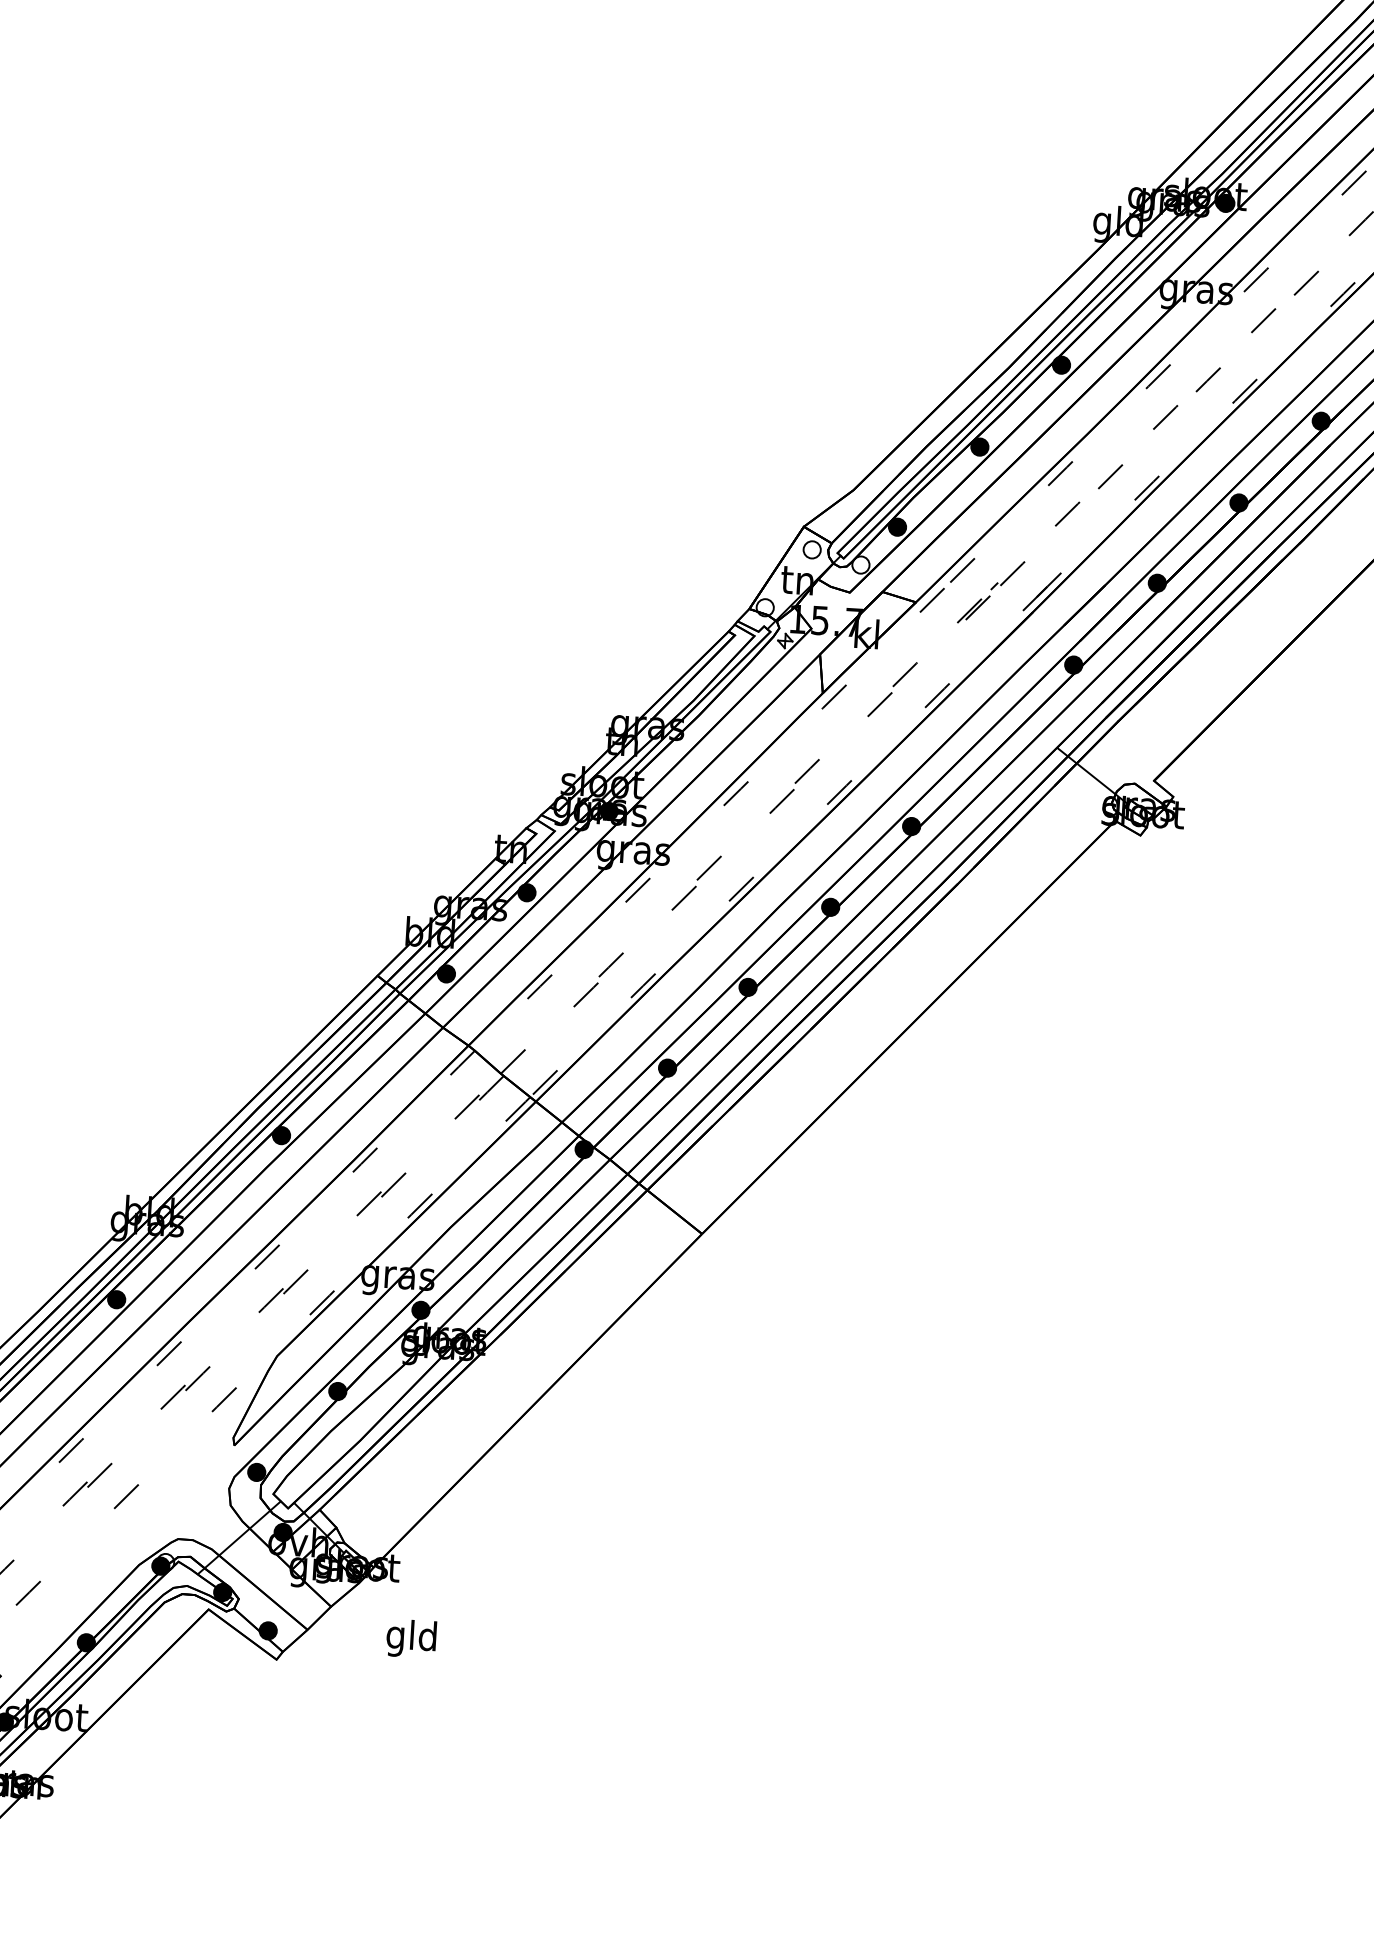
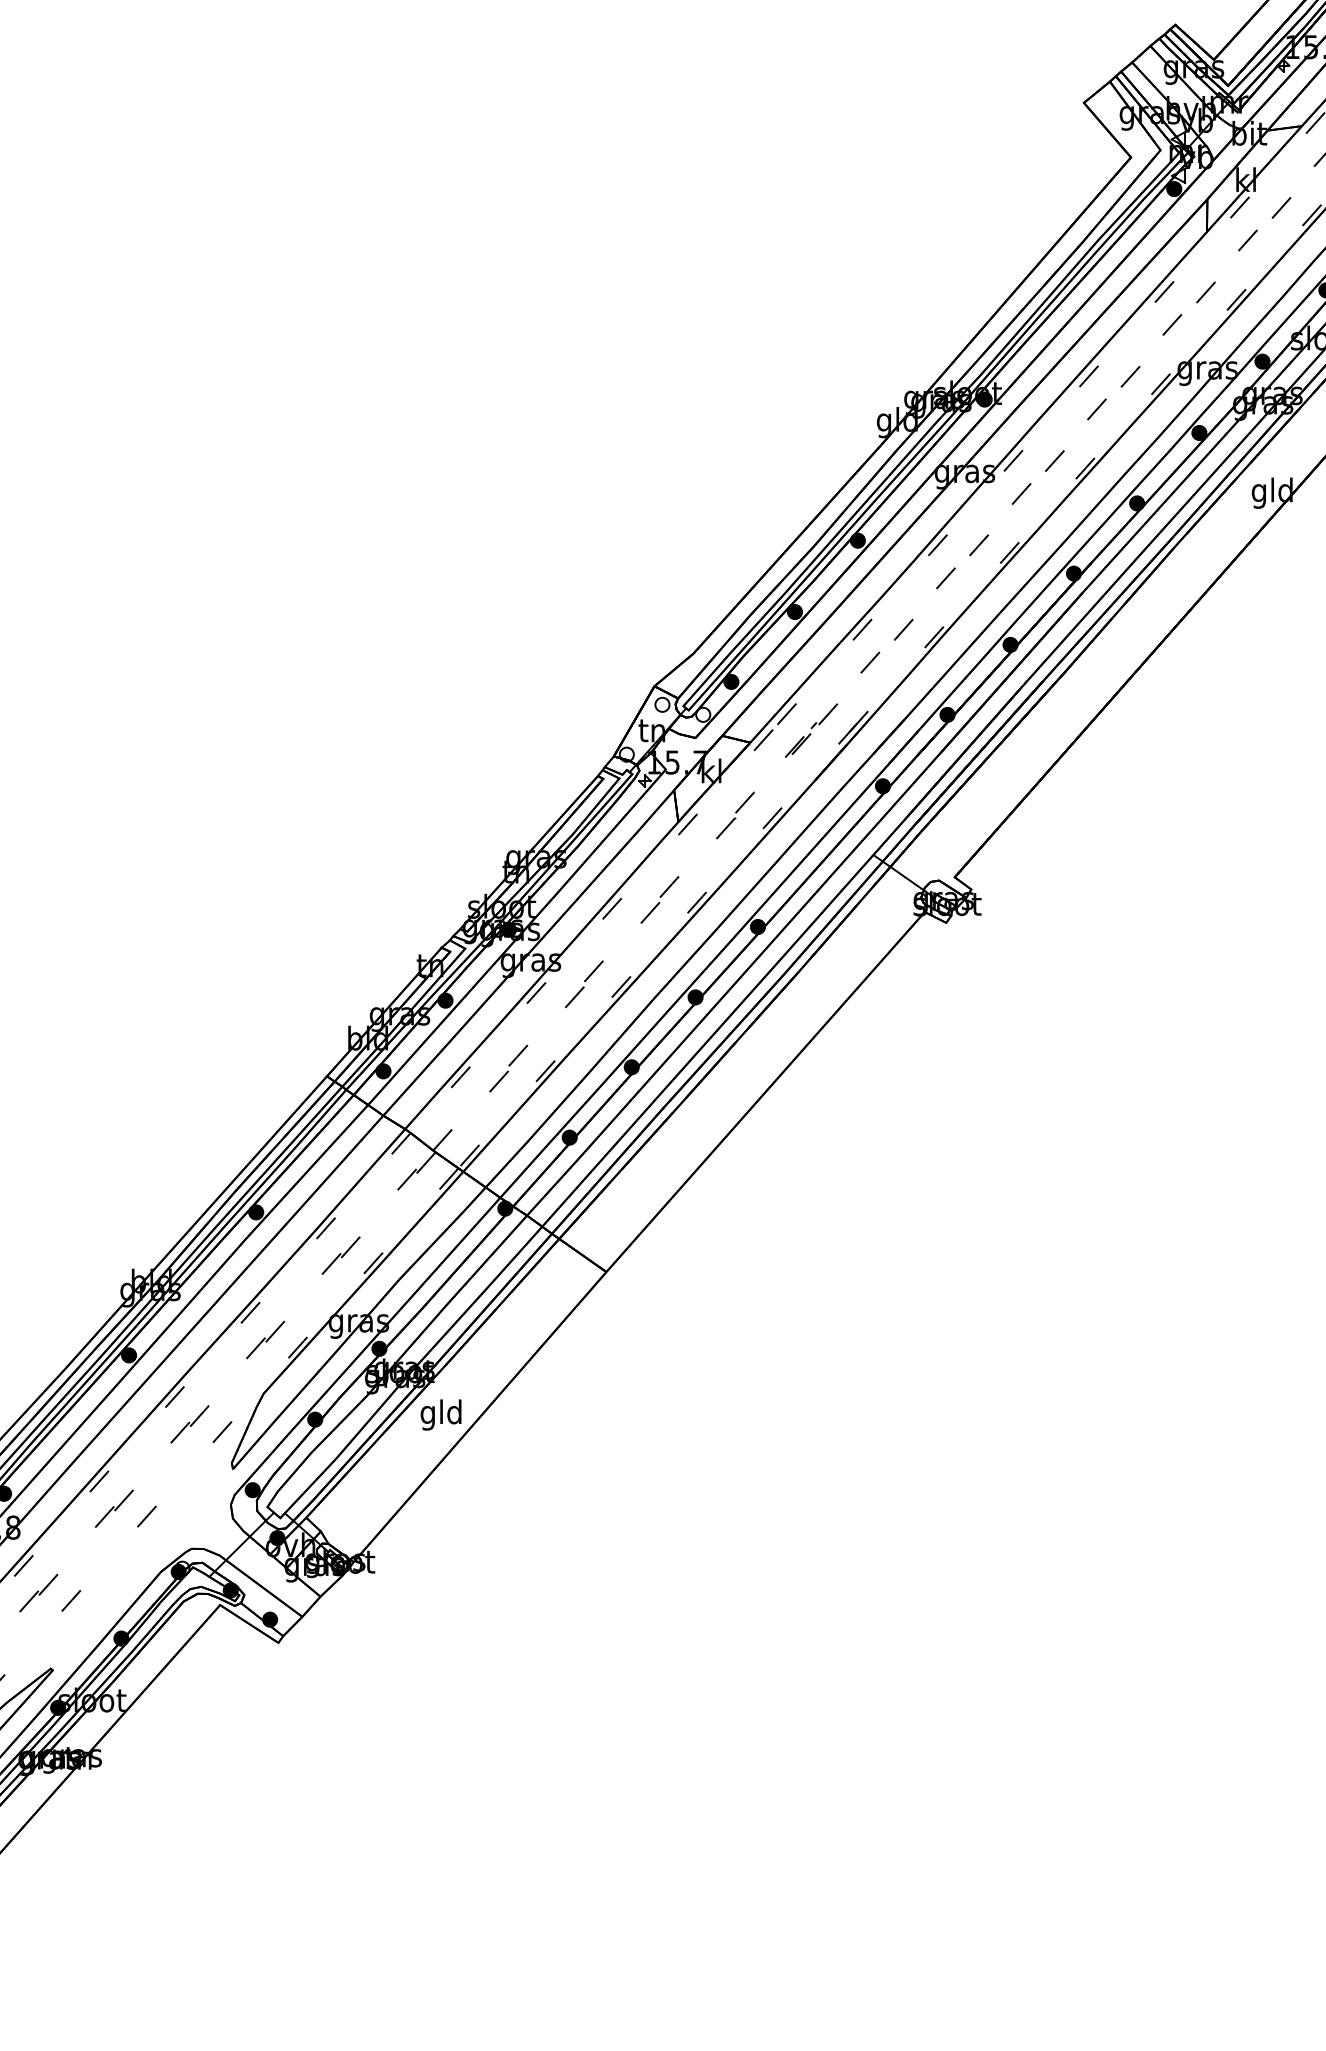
text: (410, 1638) -> (440, 1414), moved

